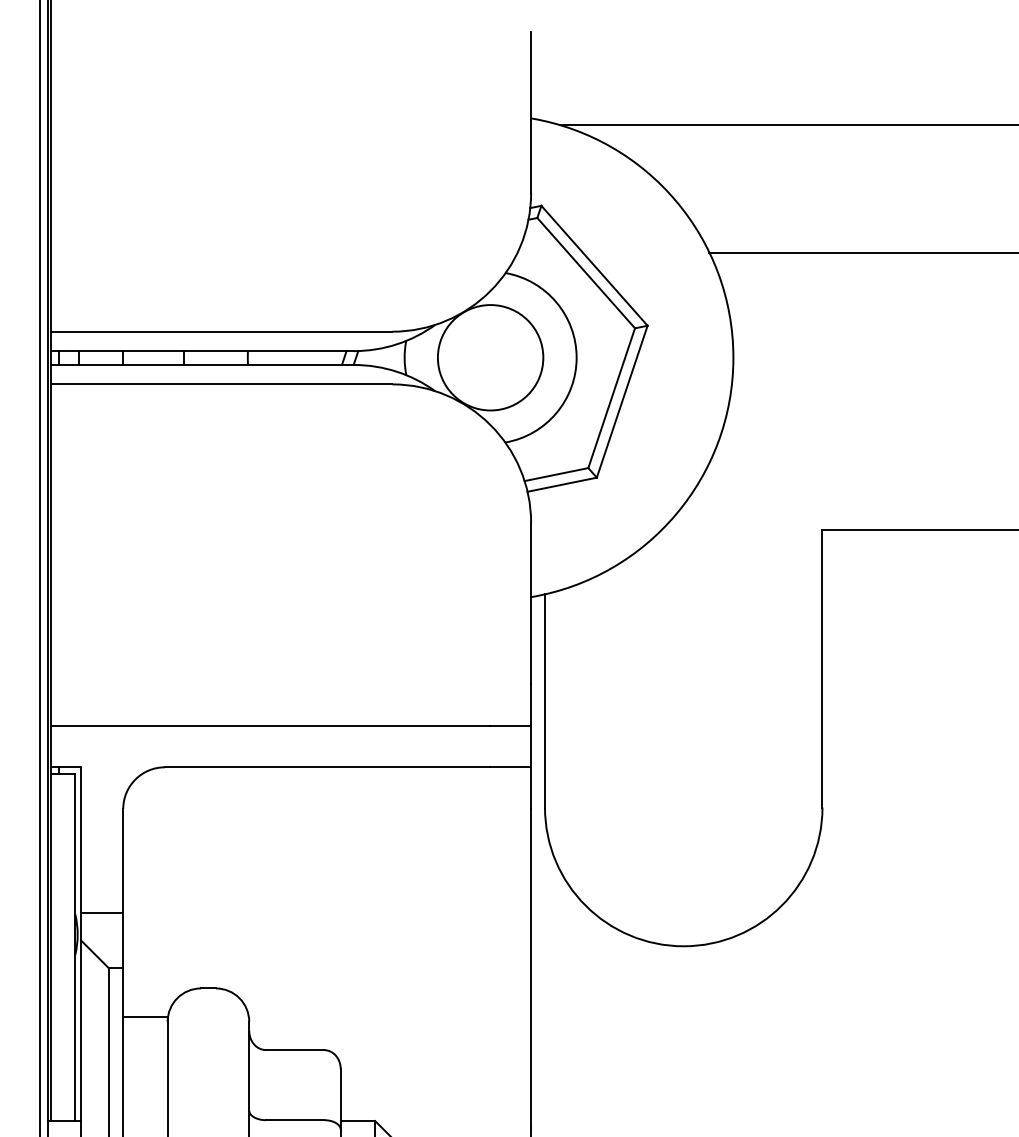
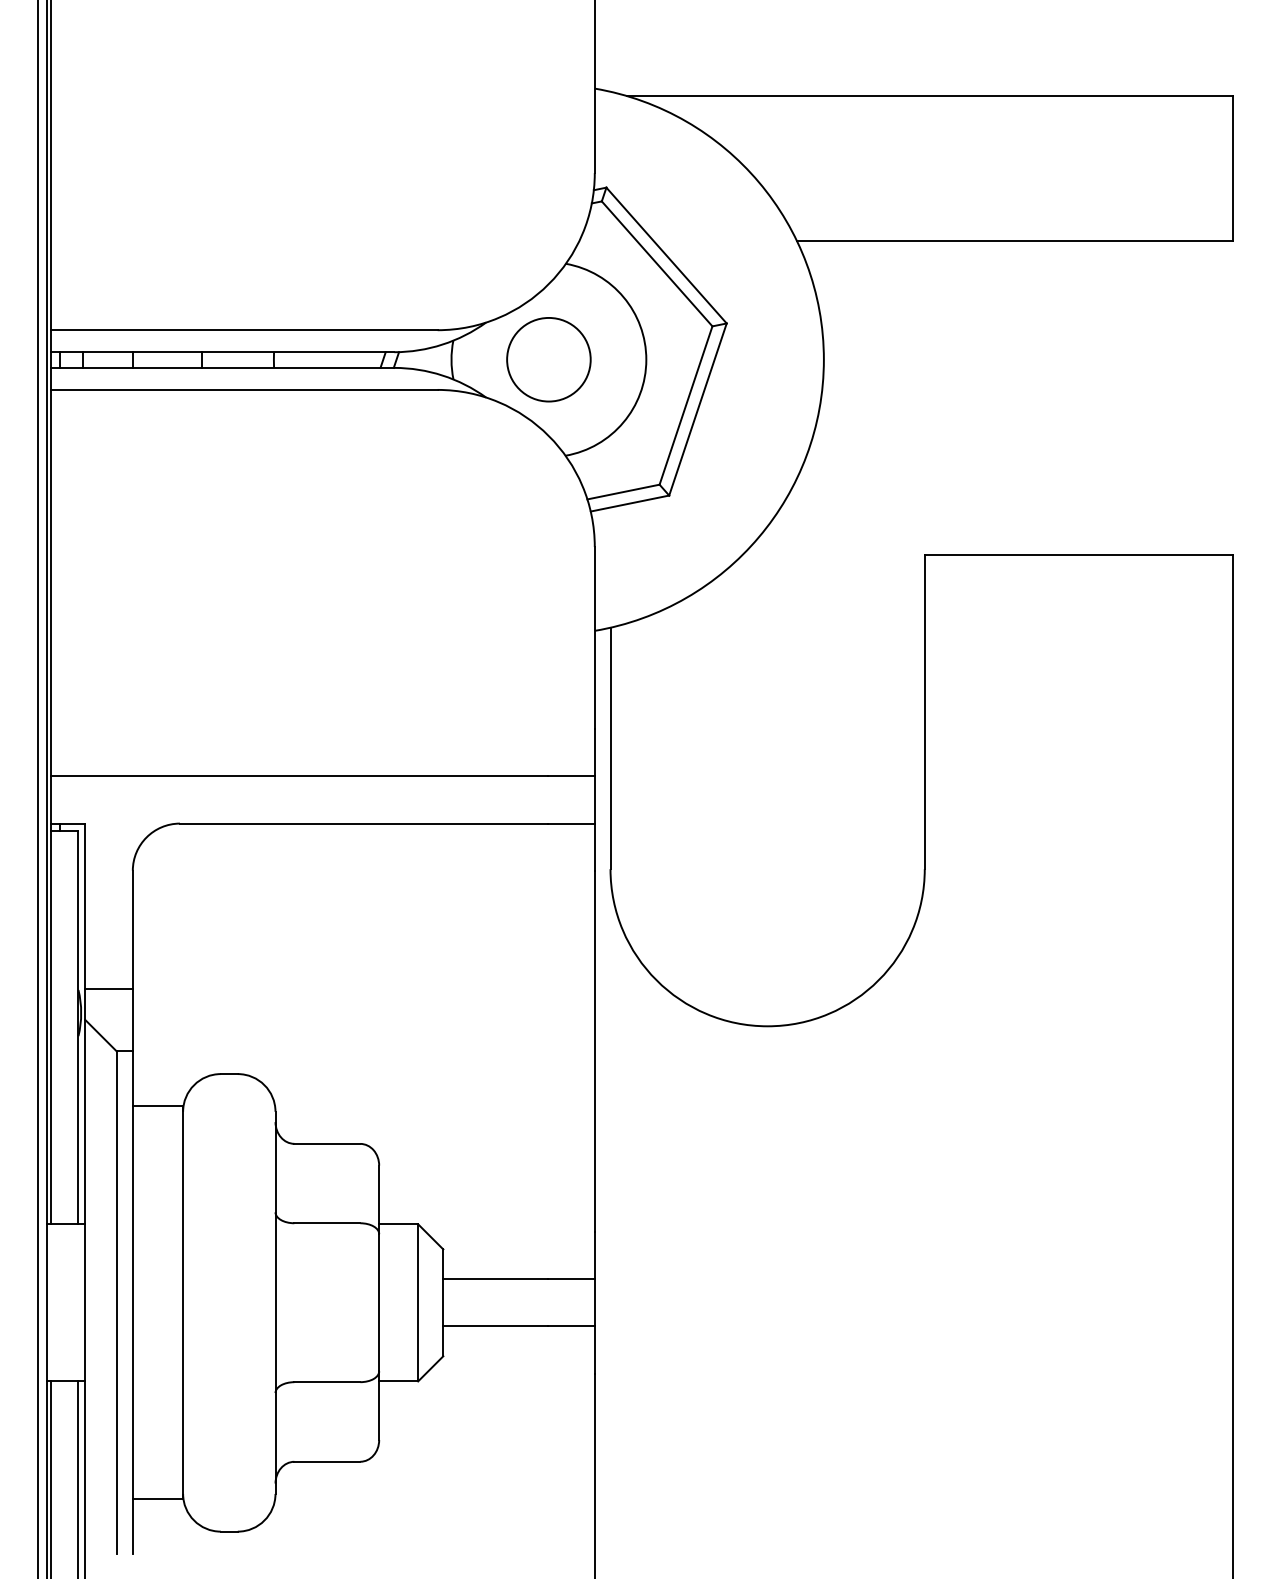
circle: (490, 357) -> (548, 359), size x0.7

